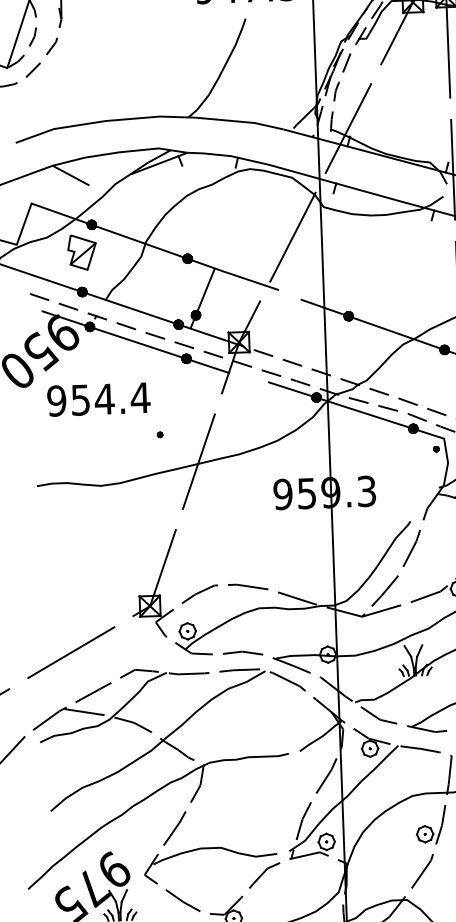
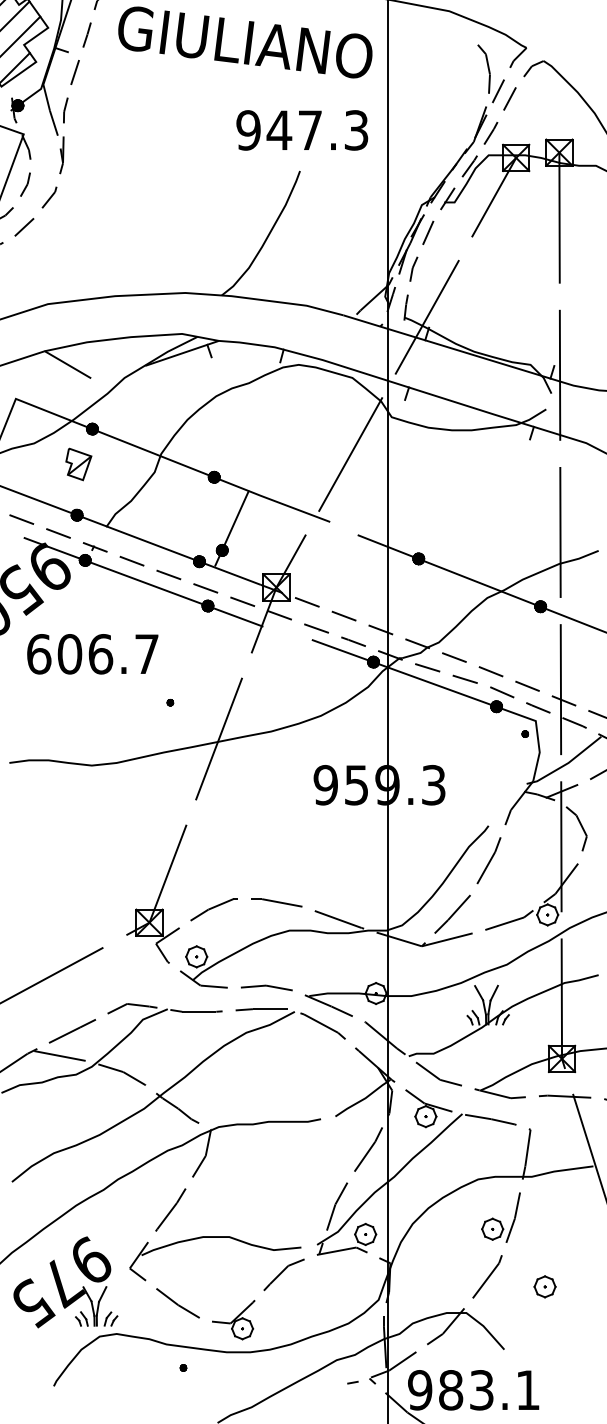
part: (82, 252) -> (78, 464), size x0.7
text: (98, 399) -> (92, 654), 954.4 -> 606.7

